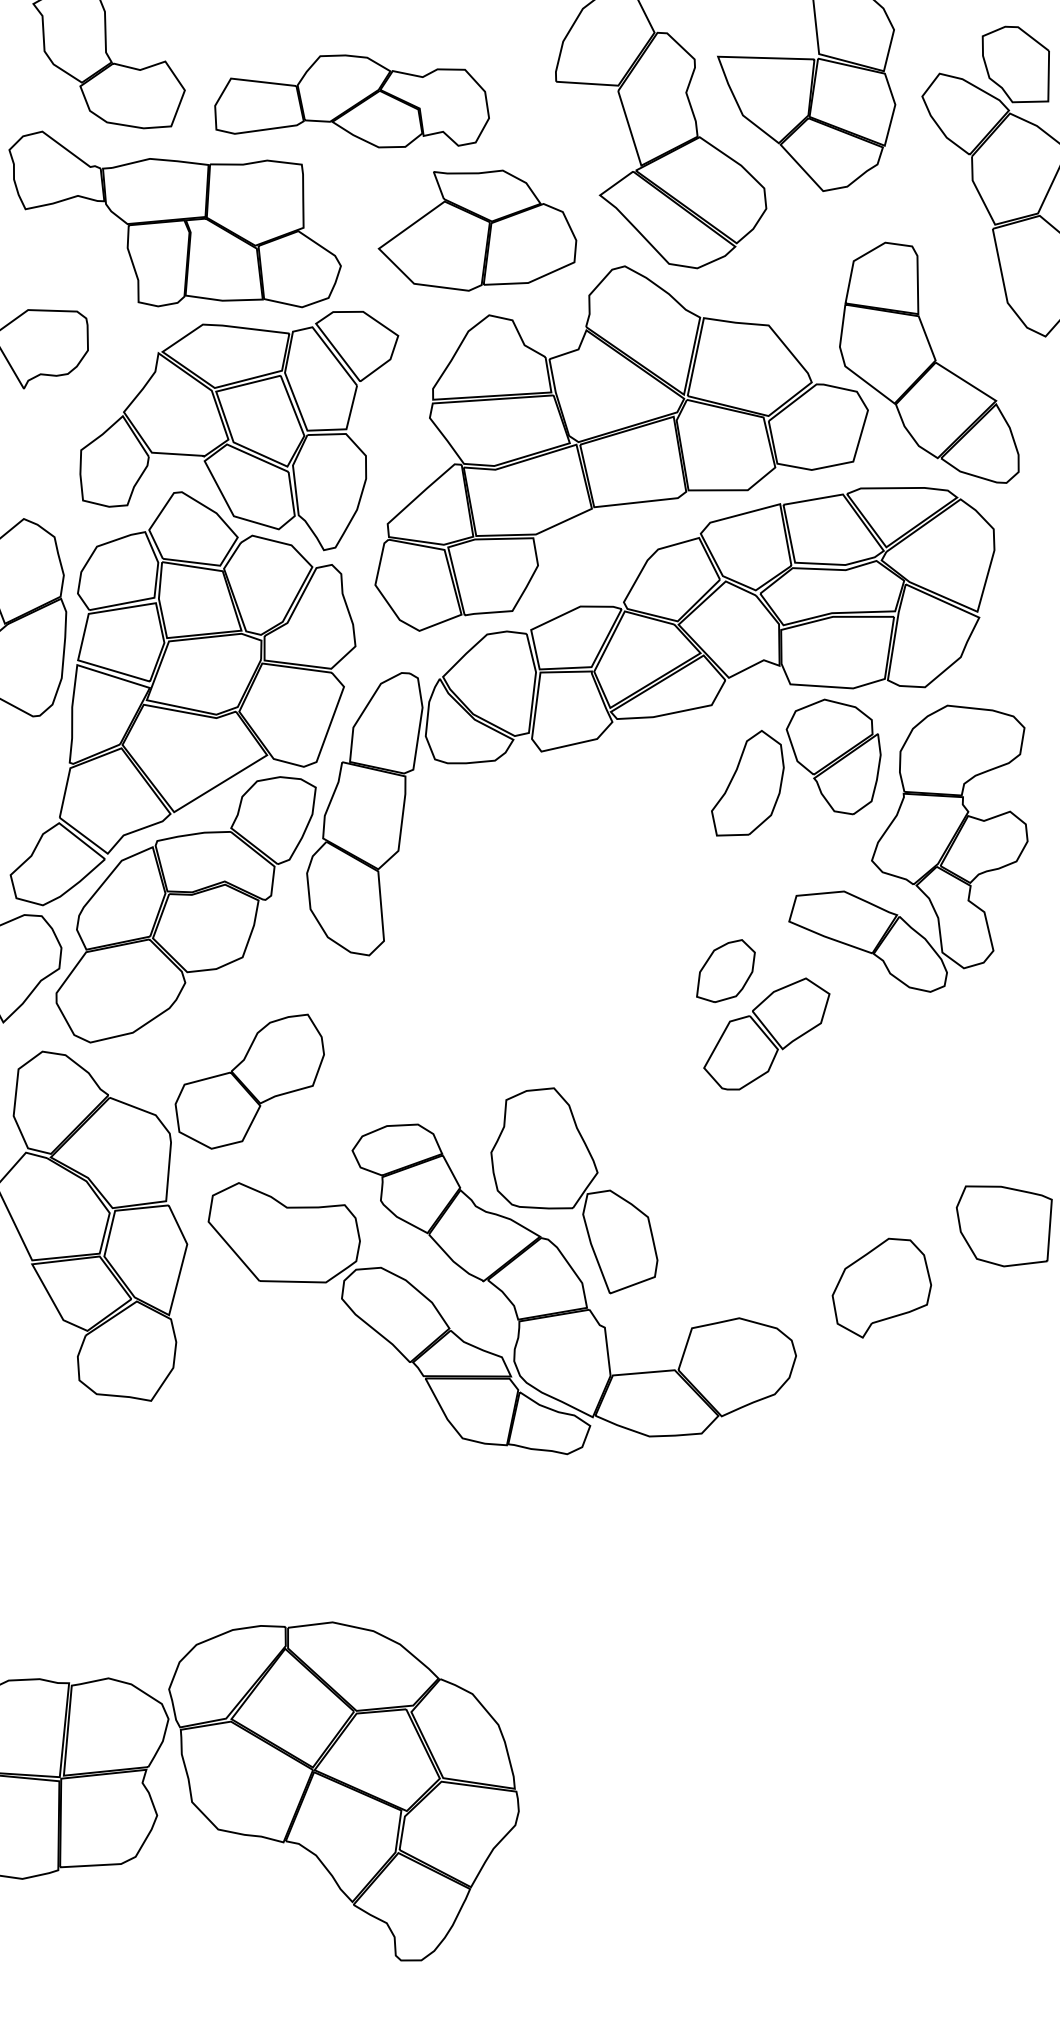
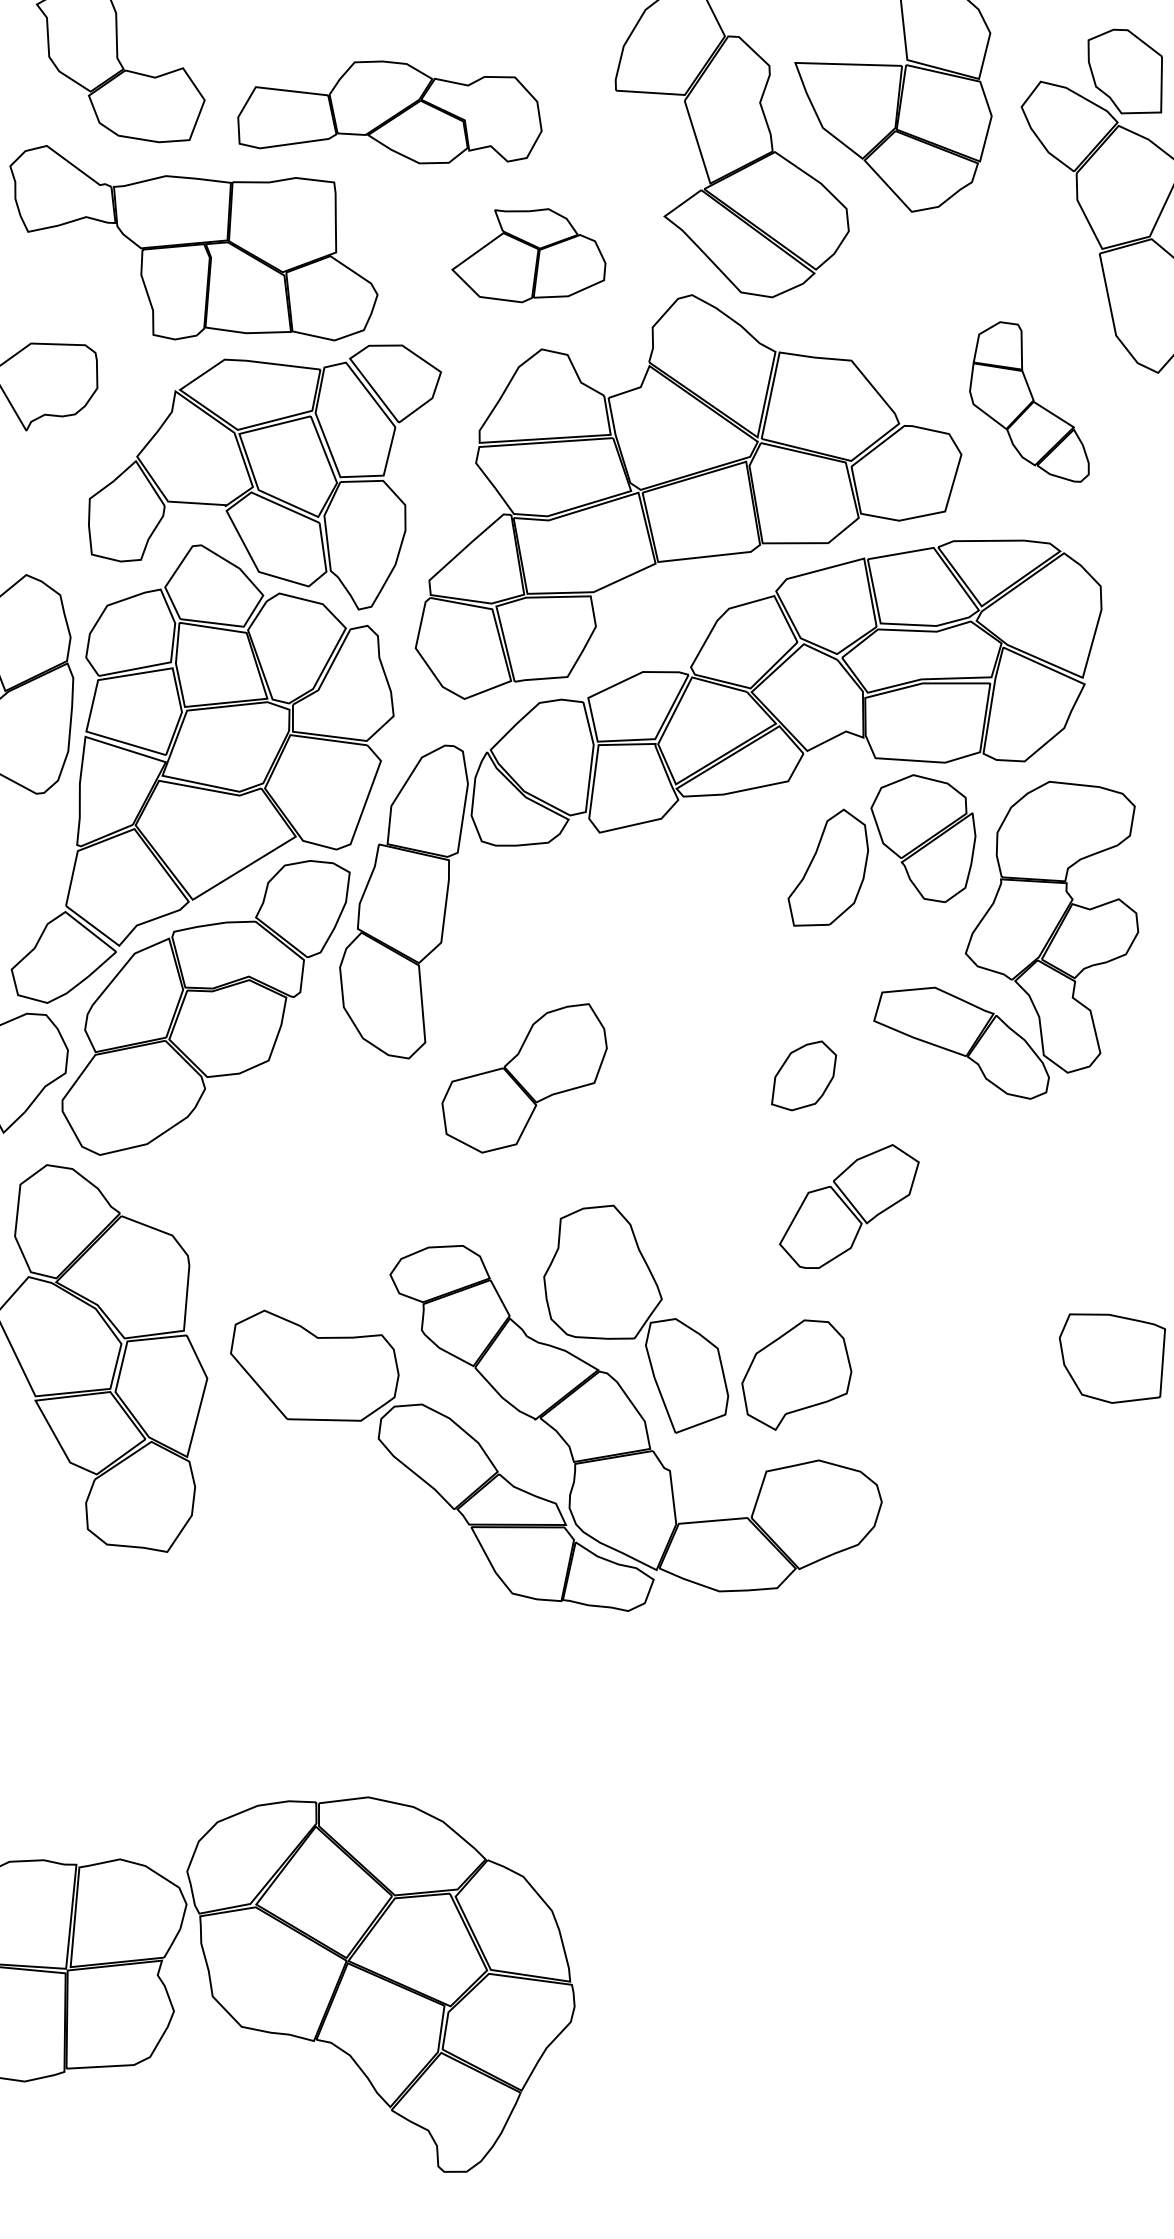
part: (477, 230) -> (528, 255), size x0.7
part: (929, 362) -> (1029, 401), size x0.6
part: (766, 1033) -> (849, 1206), moved
part: (249, 1081) -> (524, 1078), moved
part: (881, 1287) -> (796, 1374), moved

